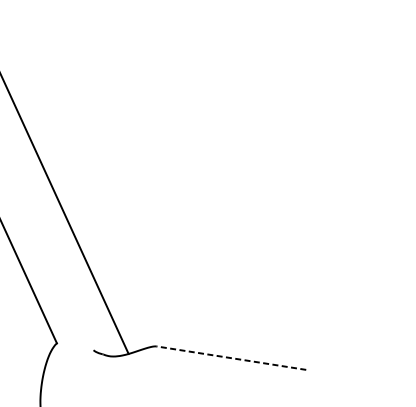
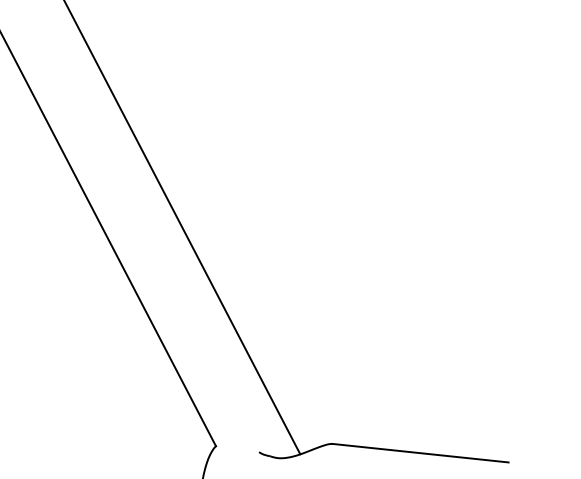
line: (231, 358) -> (420, 453), dashed -> solid

